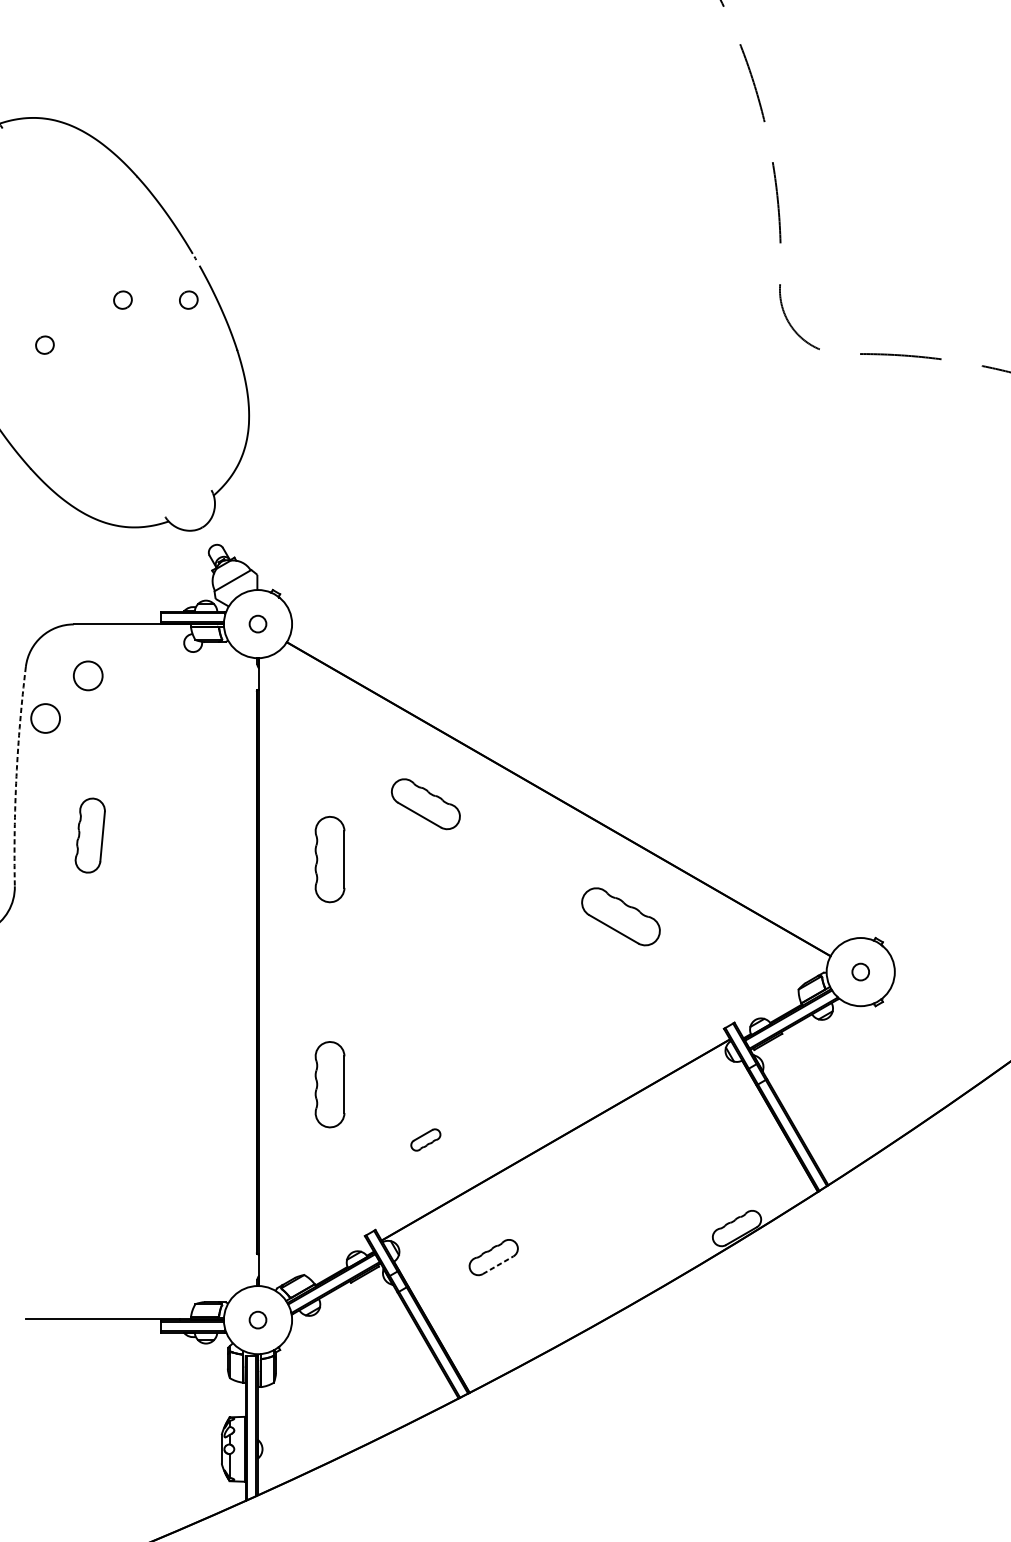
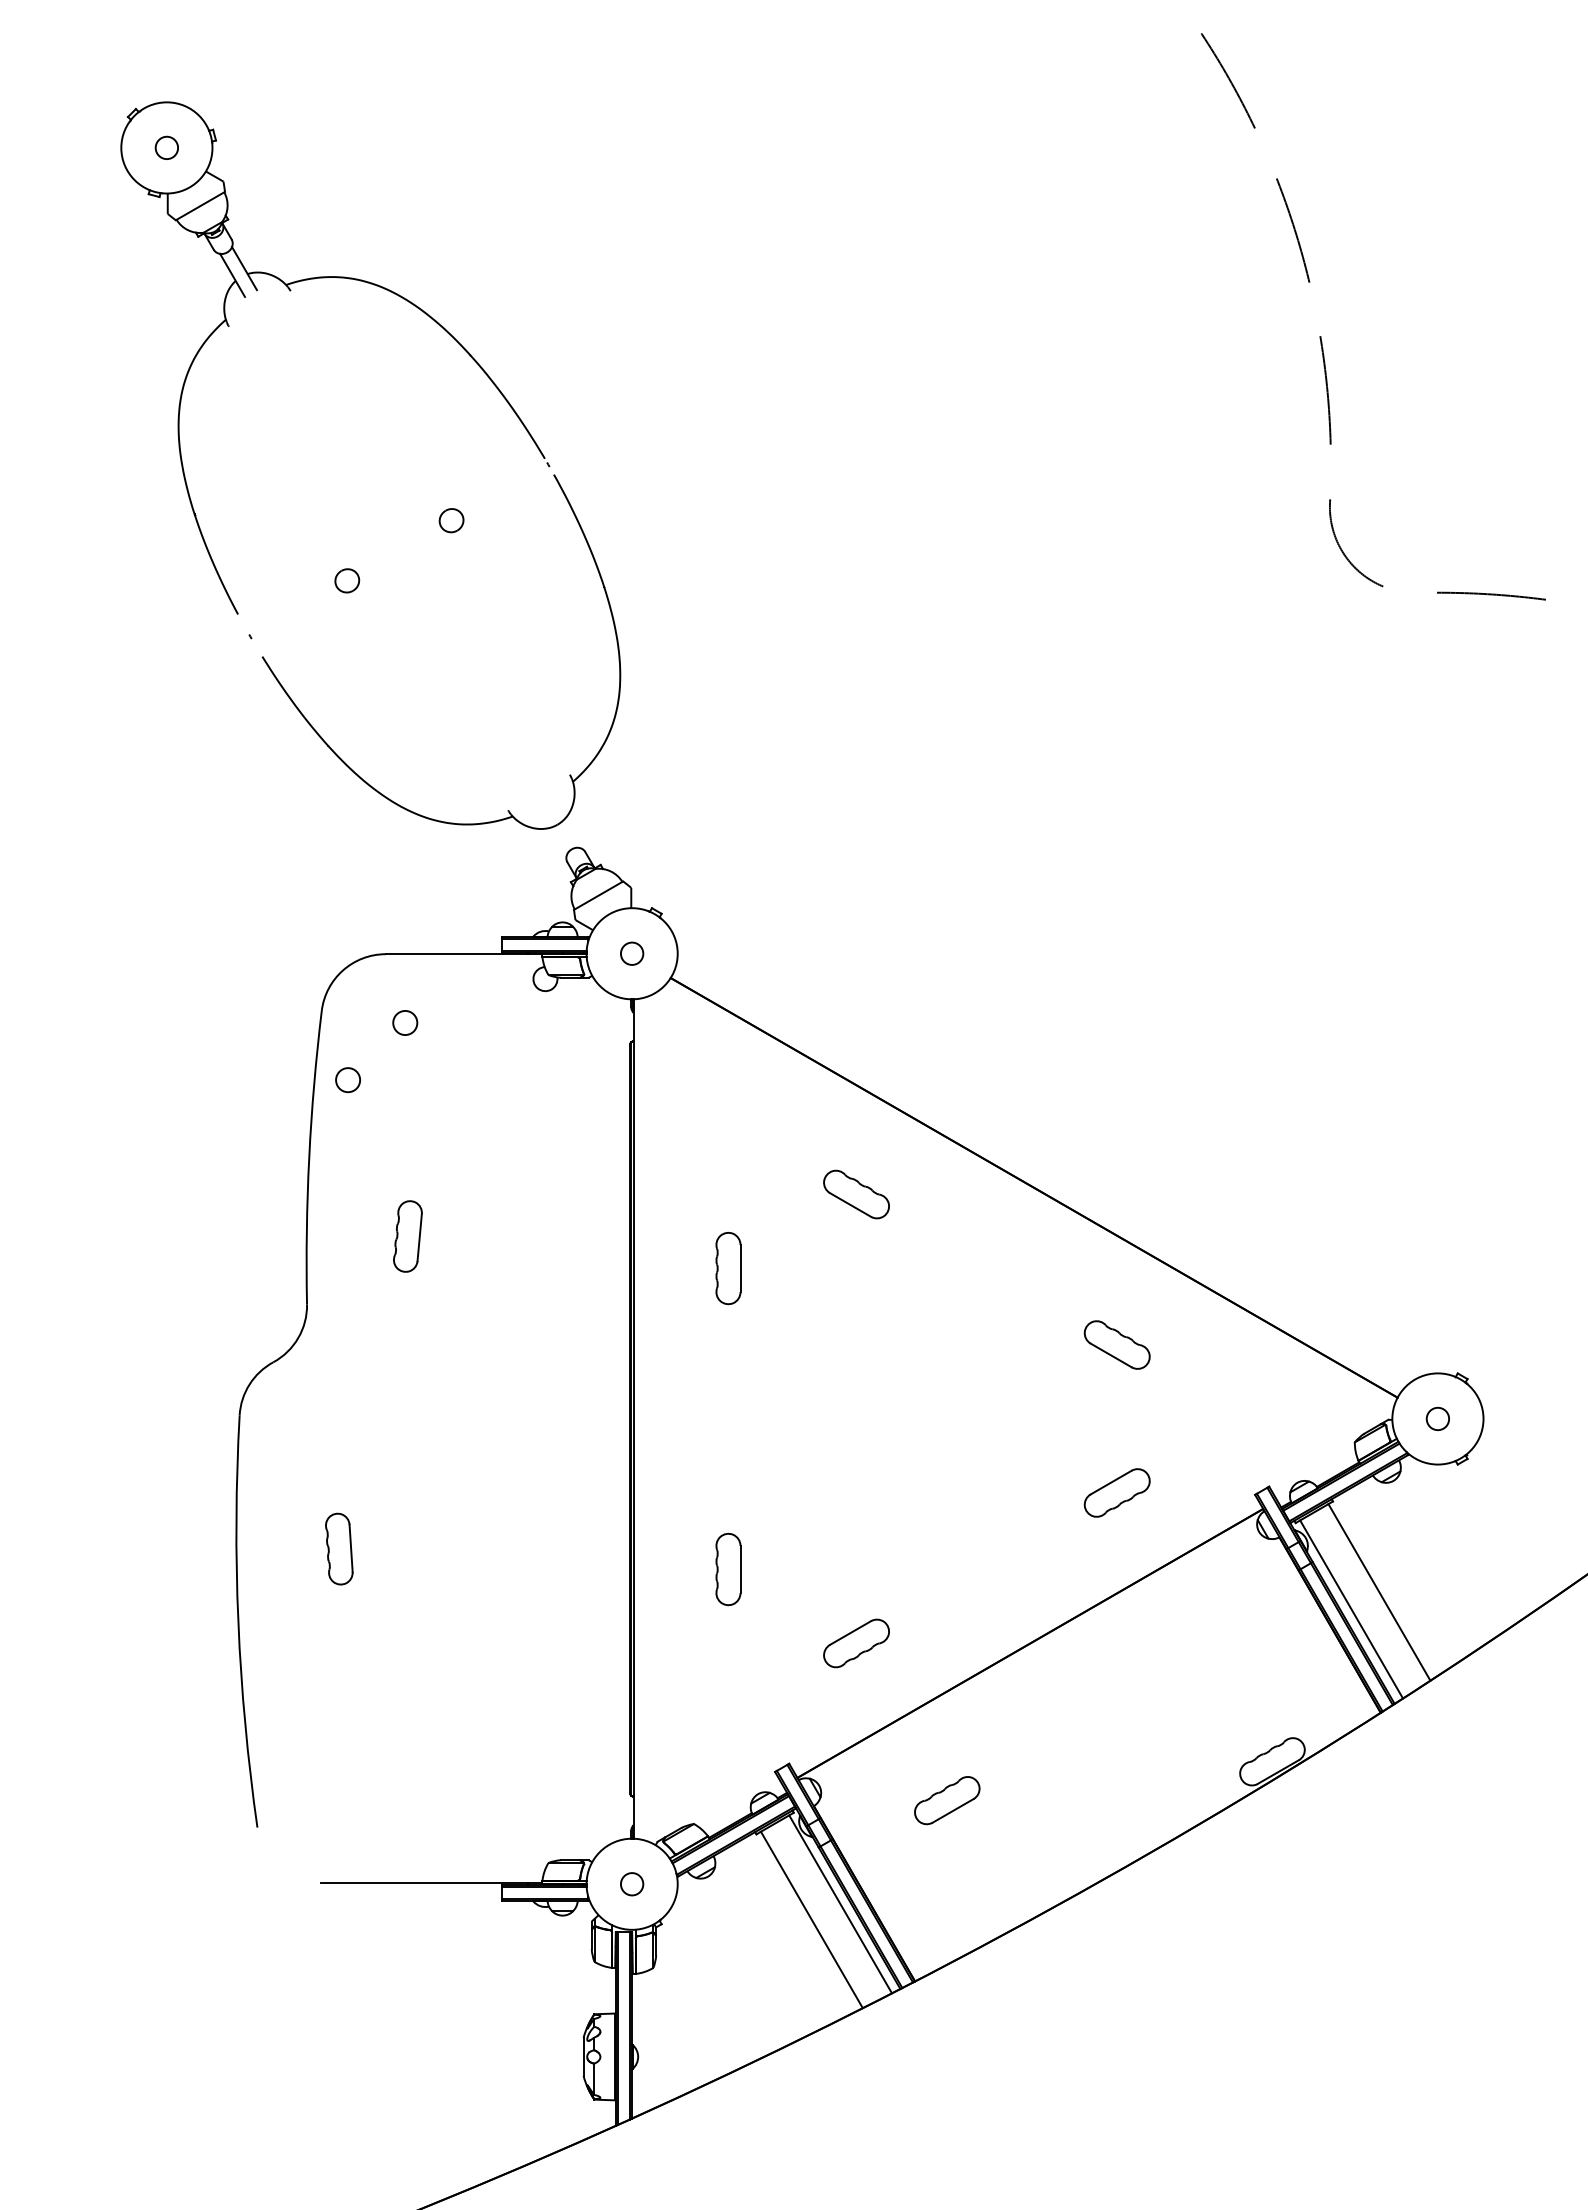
part: (188, 300) -> (539, 520), removed
circle: (88, 675) -> (405, 1022), size x0.62
circle: (45, 718) -> (347, 1080), size x0.62
arc: (16, 776) -> (309, 1157), dashed -> solid
part: (425, 804) -> (856, 1194), size x0.71
part: (89, 835) -> (407, 1236), size x0.71
part: (330, 859) -> (728, 1268), size x0.62
part: (620, 916) -> (1116, 1344), size x0.62
part: (620, 1027) -> (1116, 1492), added
part: (39, 1068) -> (339, 1548), added
part: (330, 1084) -> (728, 1569), size x0.62
line: (817, 1101) -> (1379, 1592), added
line: (796, 1114) -> (1351, 1609), added
part: (425, 1140) -> (856, 1643), size x1.67
line: (498, 1264) -> (953, 1810), dashed -> solid
line: (413, 1335) -> (840, 1904), added
line: (392, 1346) -> (811, 1919), added

